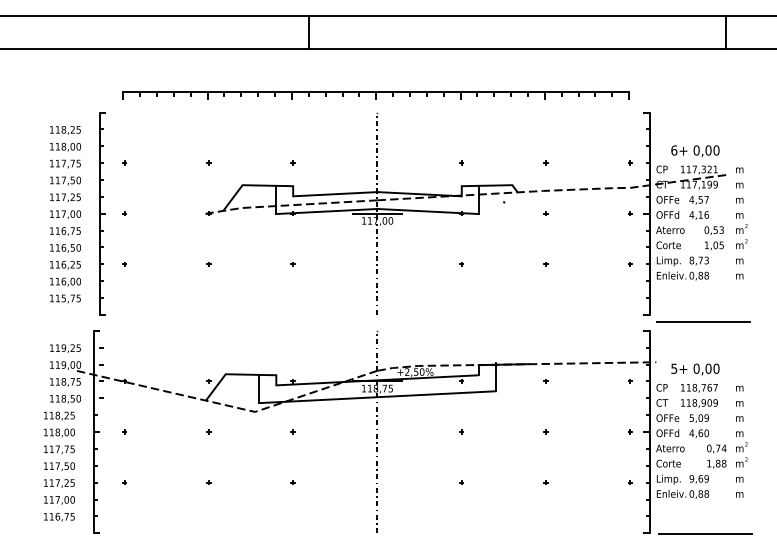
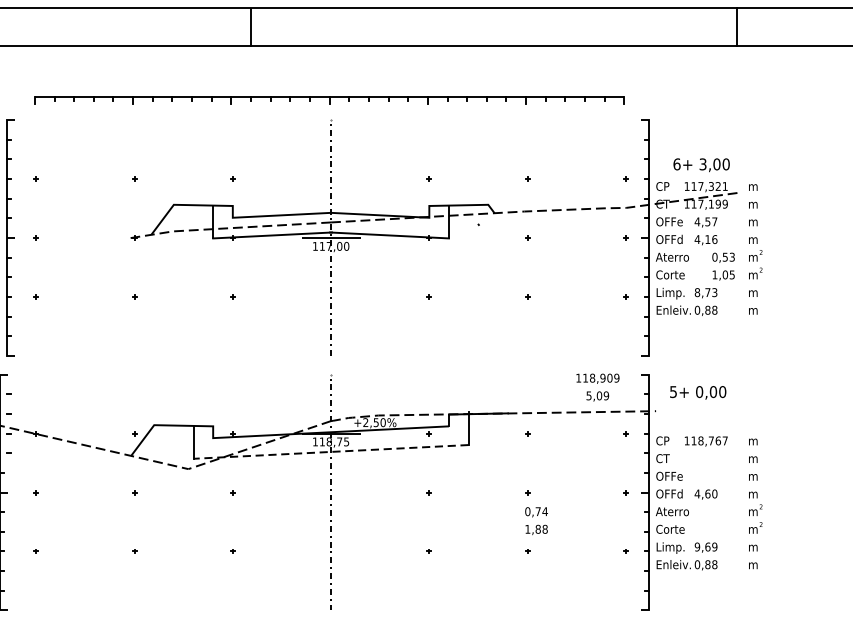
text: (696, 150) -> (702, 164), 0,00 -> 3,00
line: (702, 322) -> (709, 364), removed
text: (695, 369) -> (698, 392), moved
line: (376, 397) -> (329, 452), solid -> dashed
text: (699, 410) -> (598, 386), moved
text: (716, 456) -> (536, 521), moved
line: (705, 533) -> (713, 610), removed

